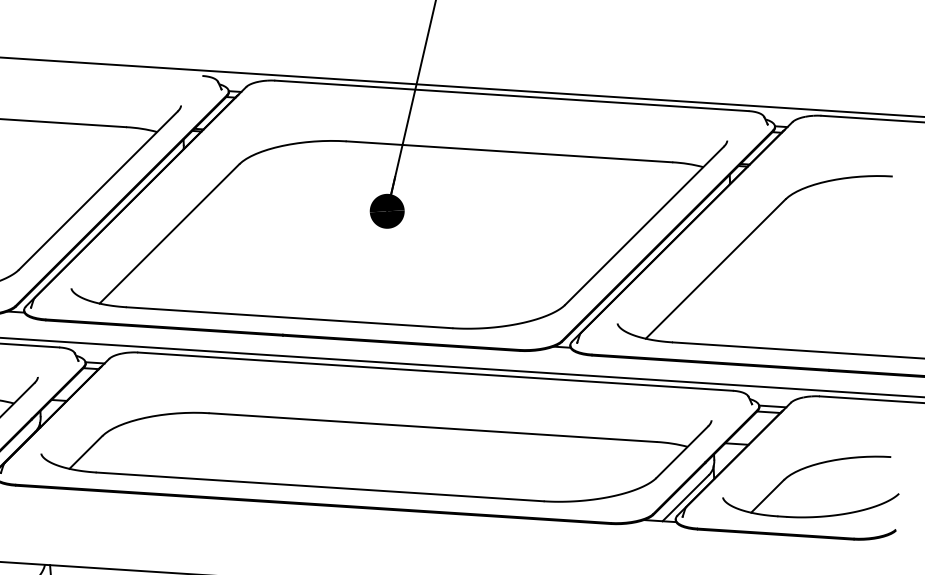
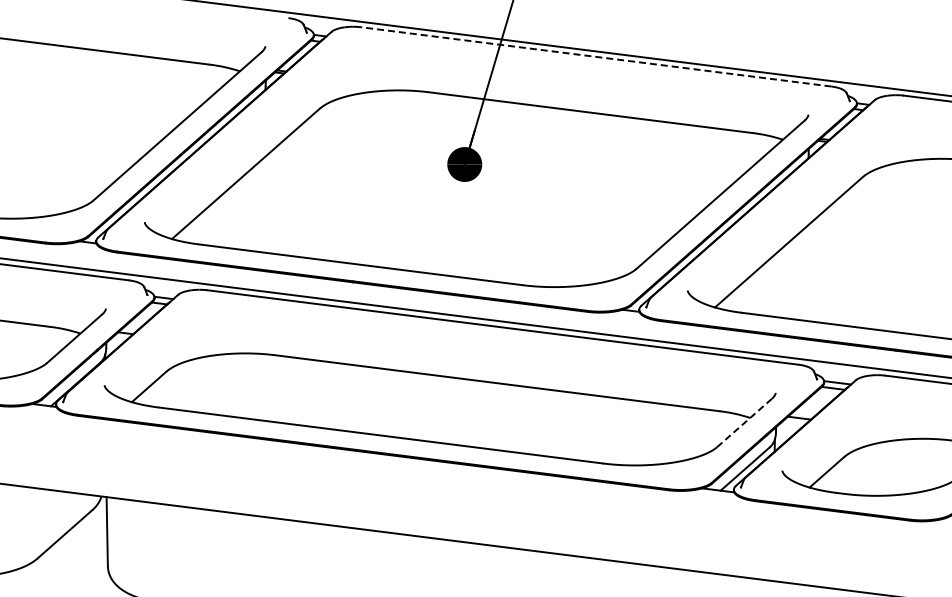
line: (511, 95) -> (595, 56), solid -> dashed
line: (682, 452) -> (744, 423), solid -> dashed

